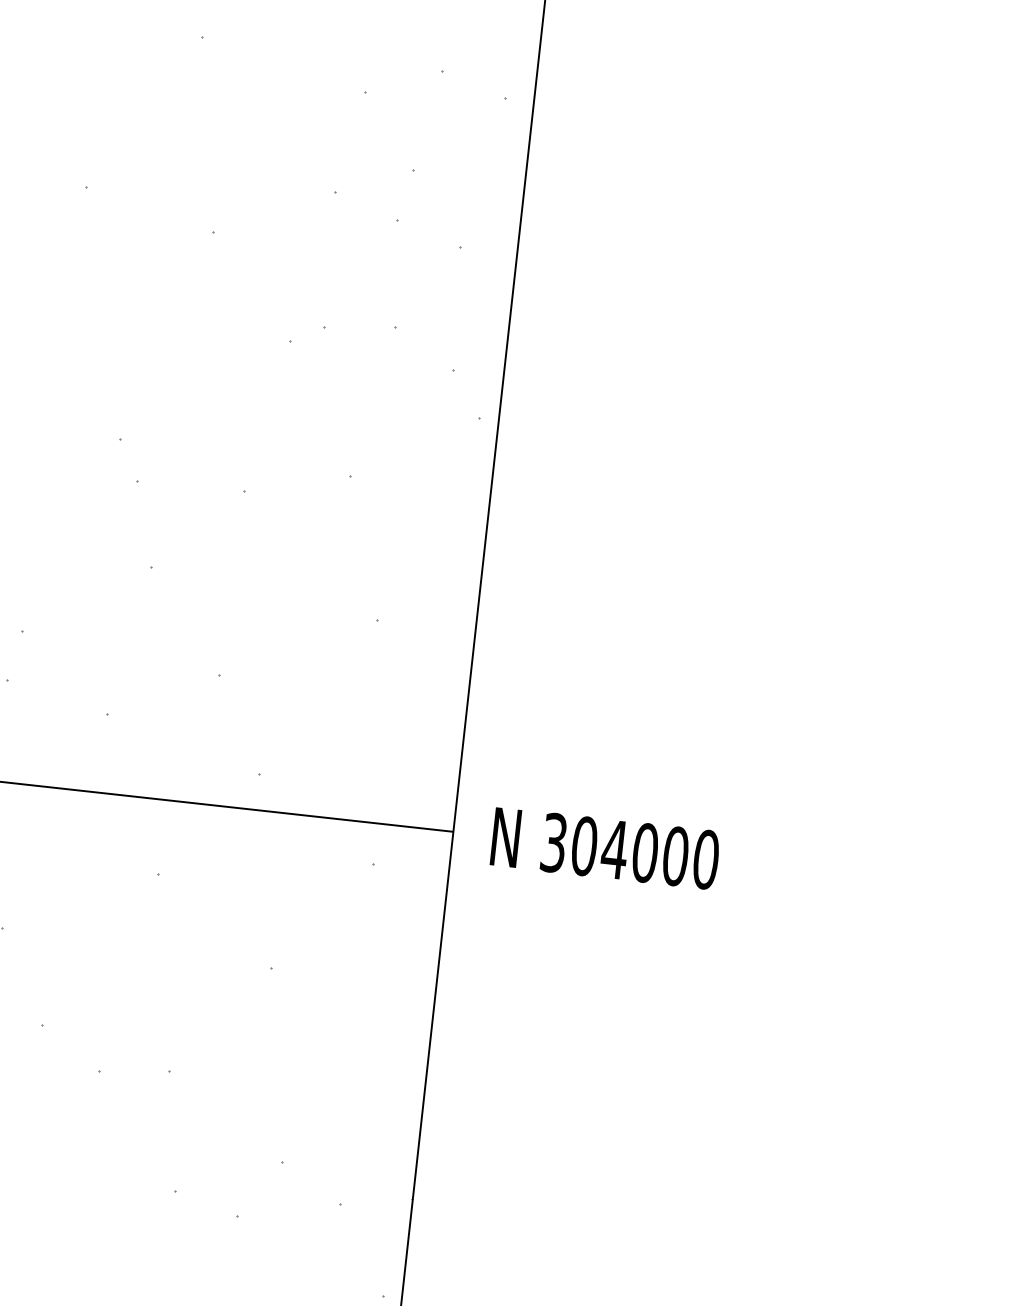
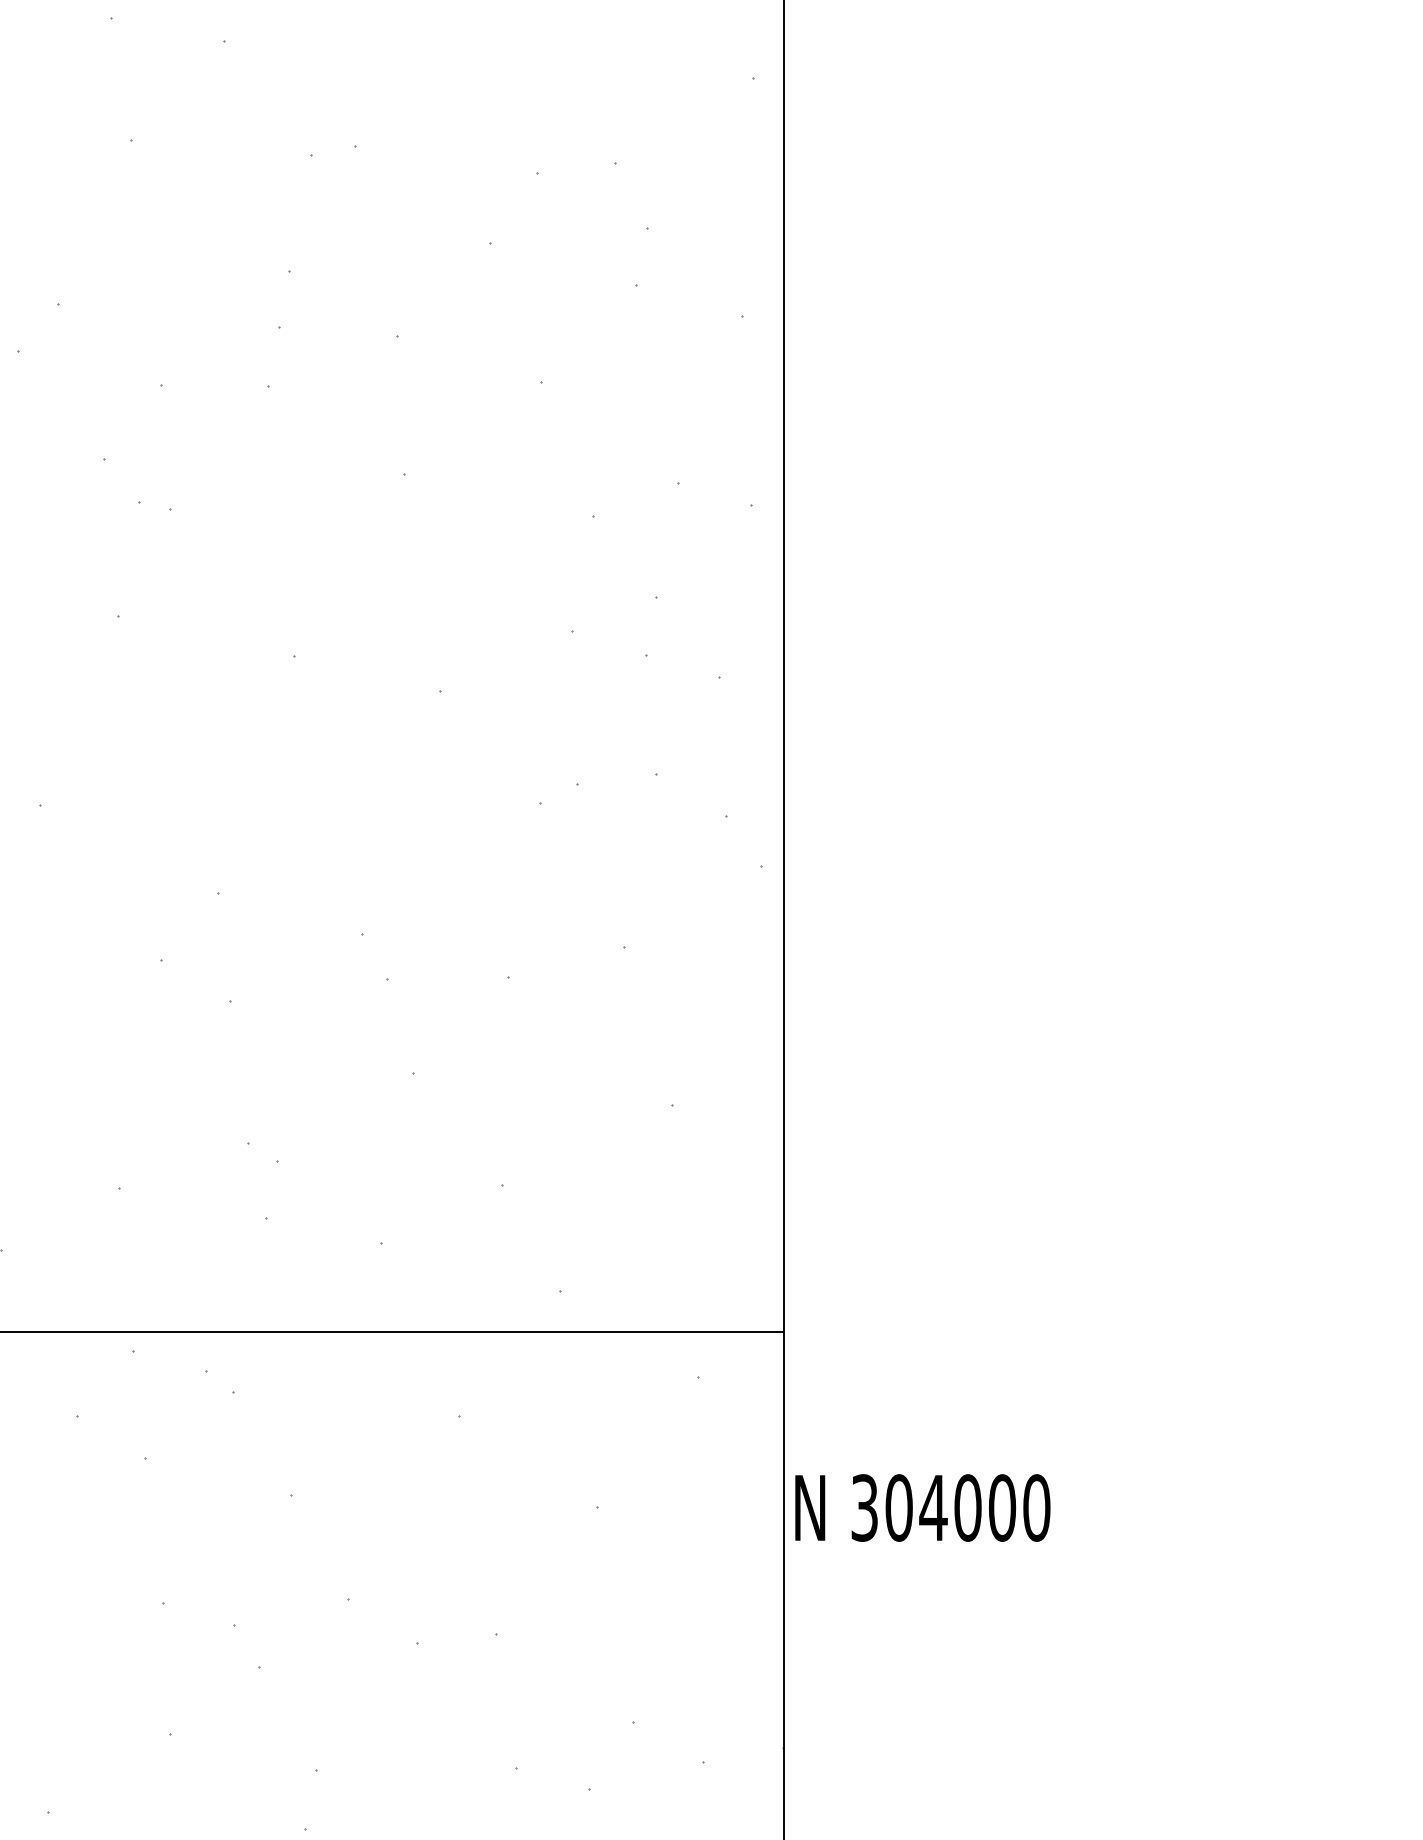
text: (605, 848) -> (922, 1507), moved

